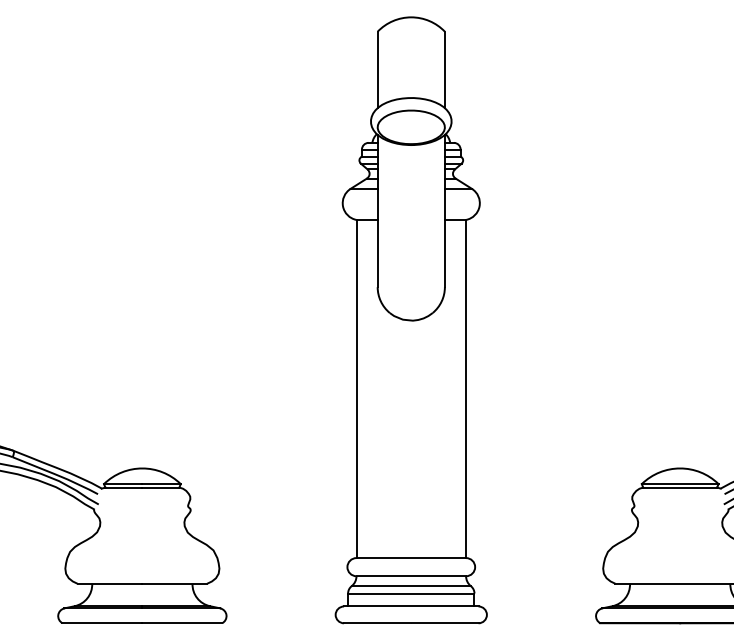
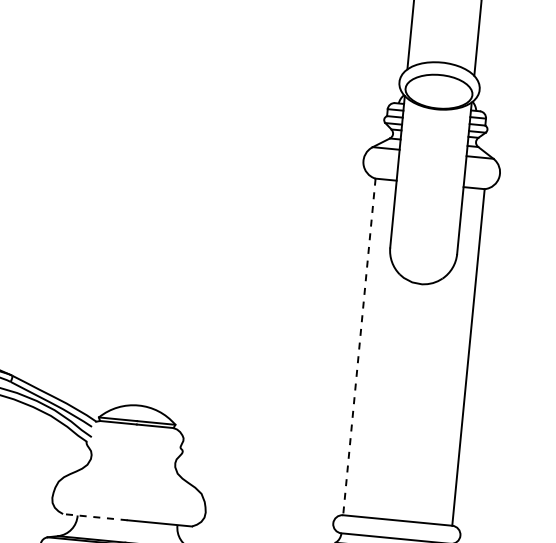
line: (356, 389) -> (359, 347), solid -> dashed
line: (109, 583) -> (94, 516), solid -> dashed

